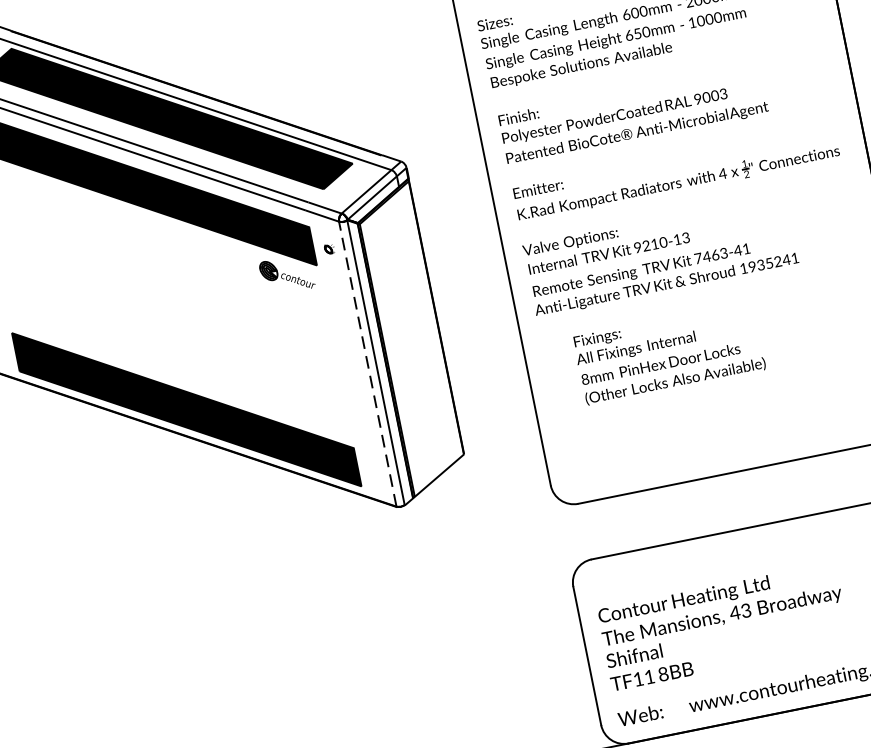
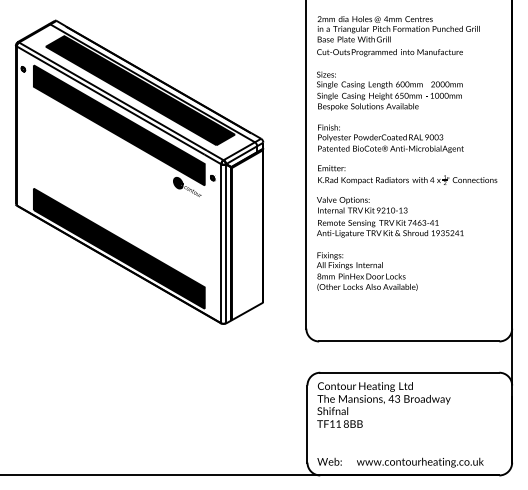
text: (669, 353) -> (367, 271), moved
line: (367, 363) -> (221, 243), dashed -> solid
text: (722, 625) -> (383, 404), moved

